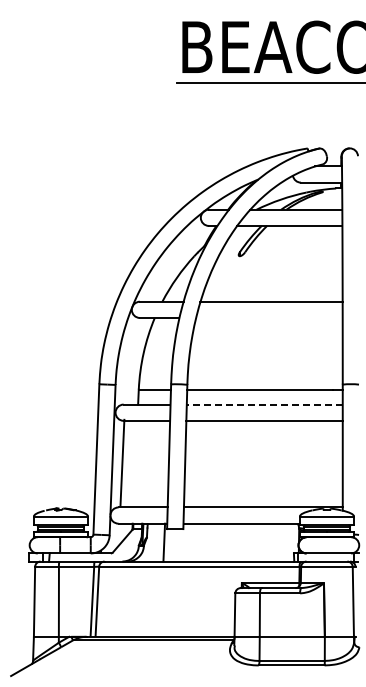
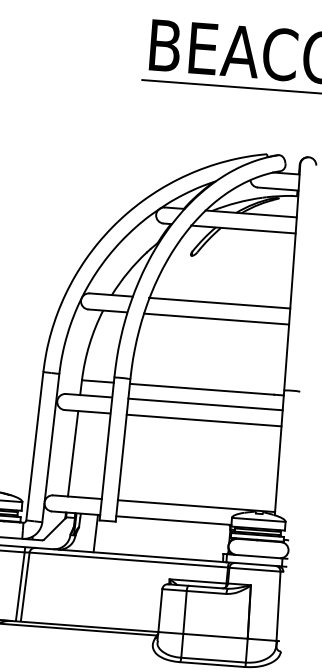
line: (269, 317) -> (216, 318), added
line: (264, 404) -> (205, 404), dashed -> solid
line: (122, 462) -> (73, 453), moved

